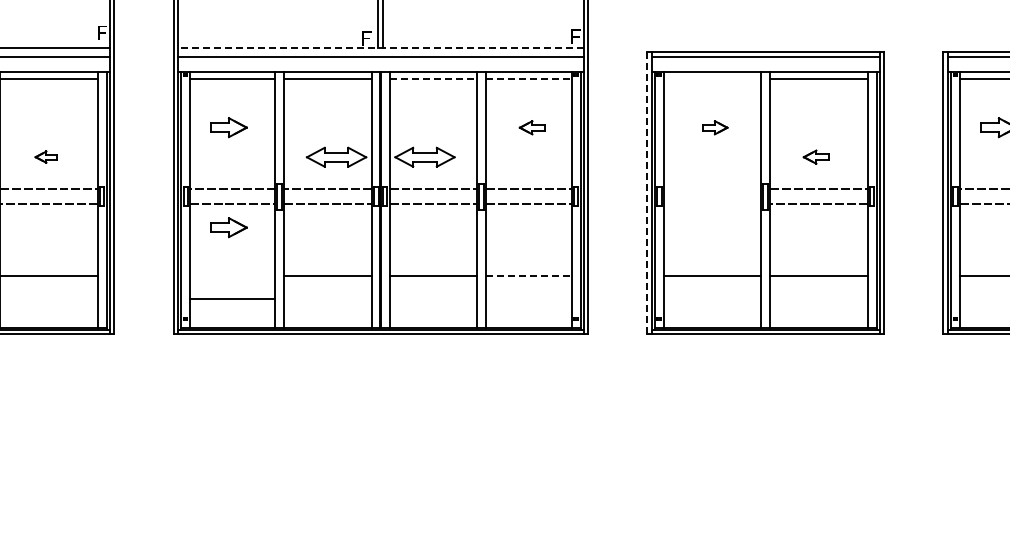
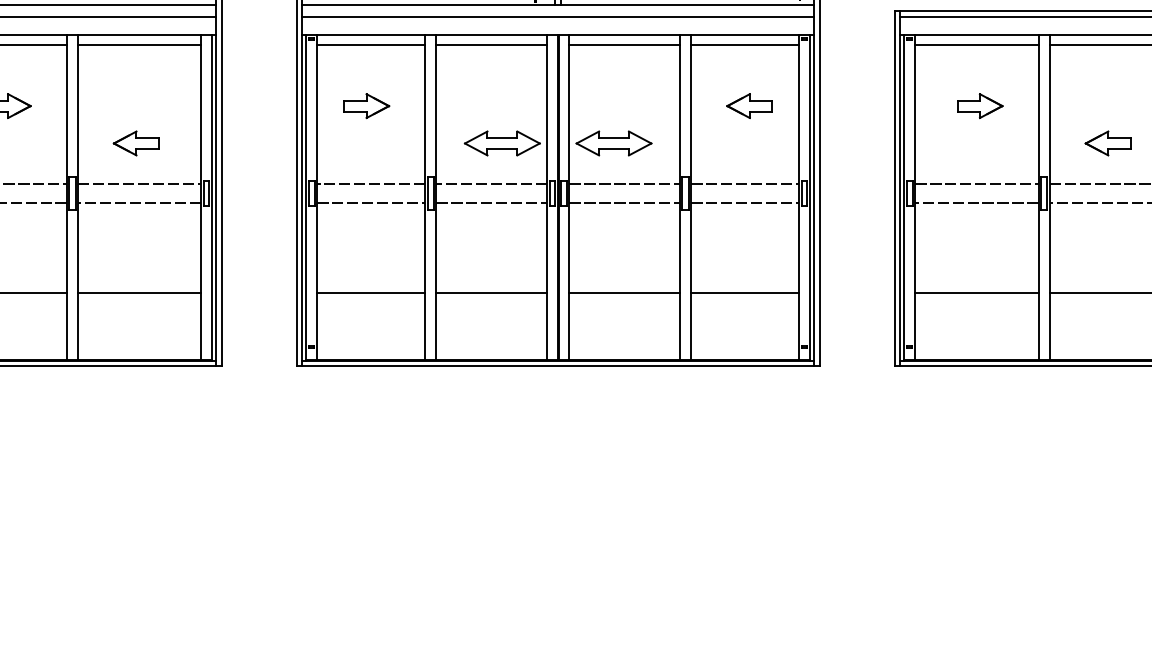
line: (380, 47) -> (557, 4), dashed -> solid
line: (433, 79) -> (624, 45), dashed -> solid
line: (528, 79) -> (744, 45), dashed -> solid
line: (712, 79) -> (976, 45), added
part: (531, 127) -> (748, 105), size x1.43
part: (714, 127) -> (979, 105), size x1.43
part: (45, 156) -> (134, 142), size x1.67
part: (815, 156) -> (1106, 142), size x1.43
line: (712, 189) -> (976, 184), added
line: (647, 192) -> (894, 187), dashed -> solid
line: (712, 204) -> (976, 203), added
part: (228, 227) -> (365, 232), removed
line: (528, 275) -> (744, 292), dashed -> solid
line: (232, 298) -> (371, 292), moved

